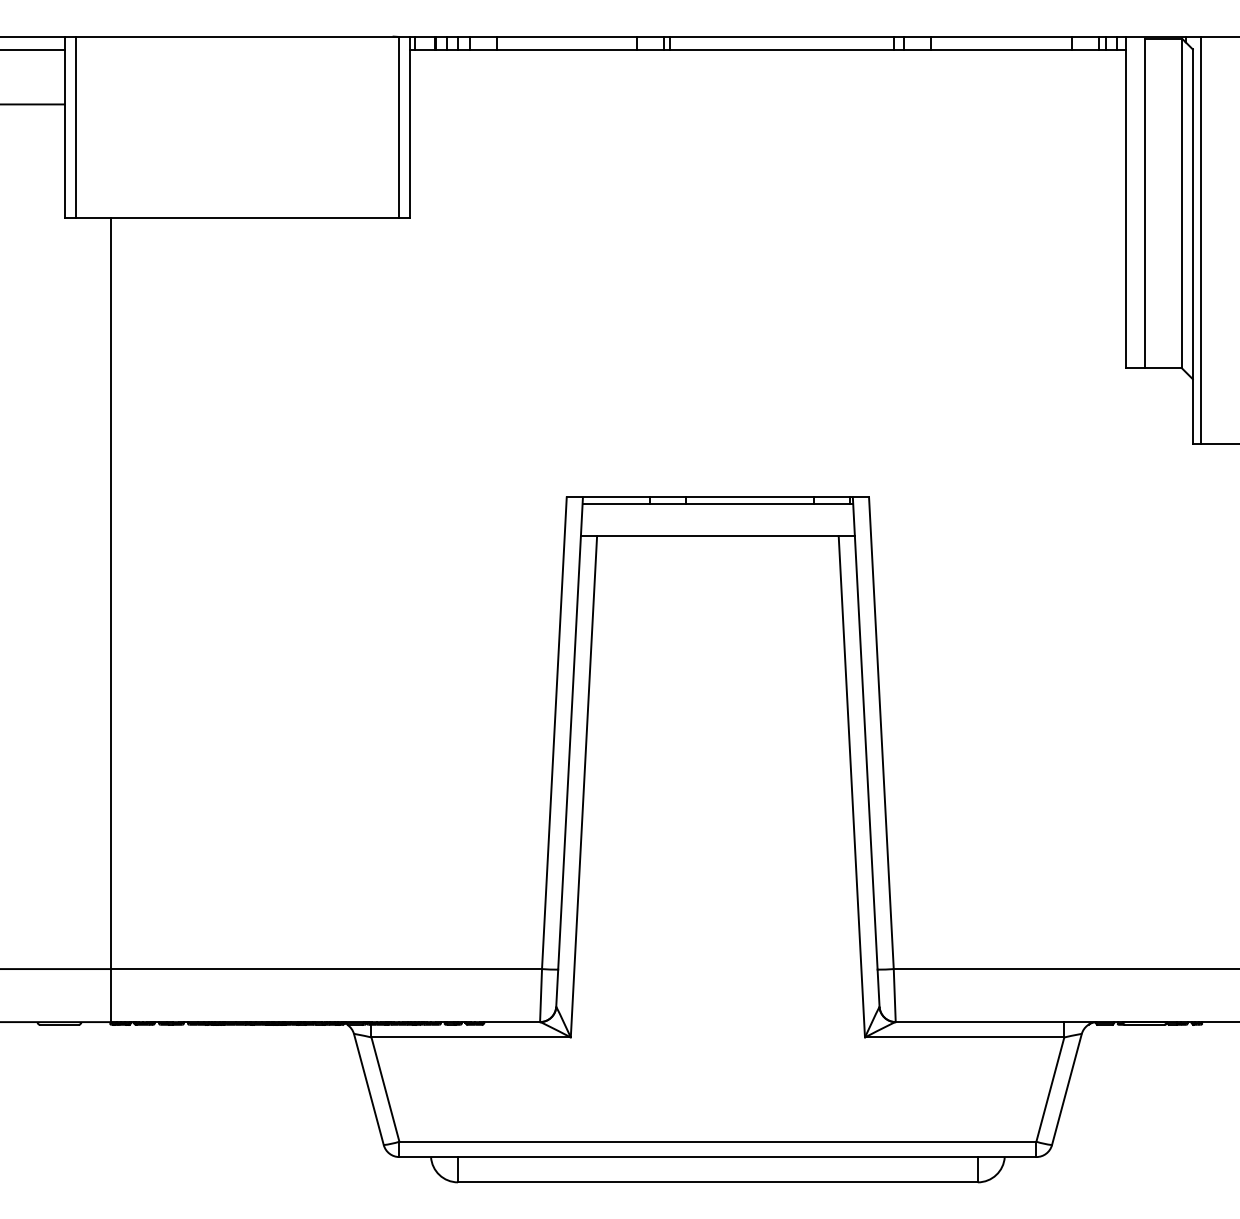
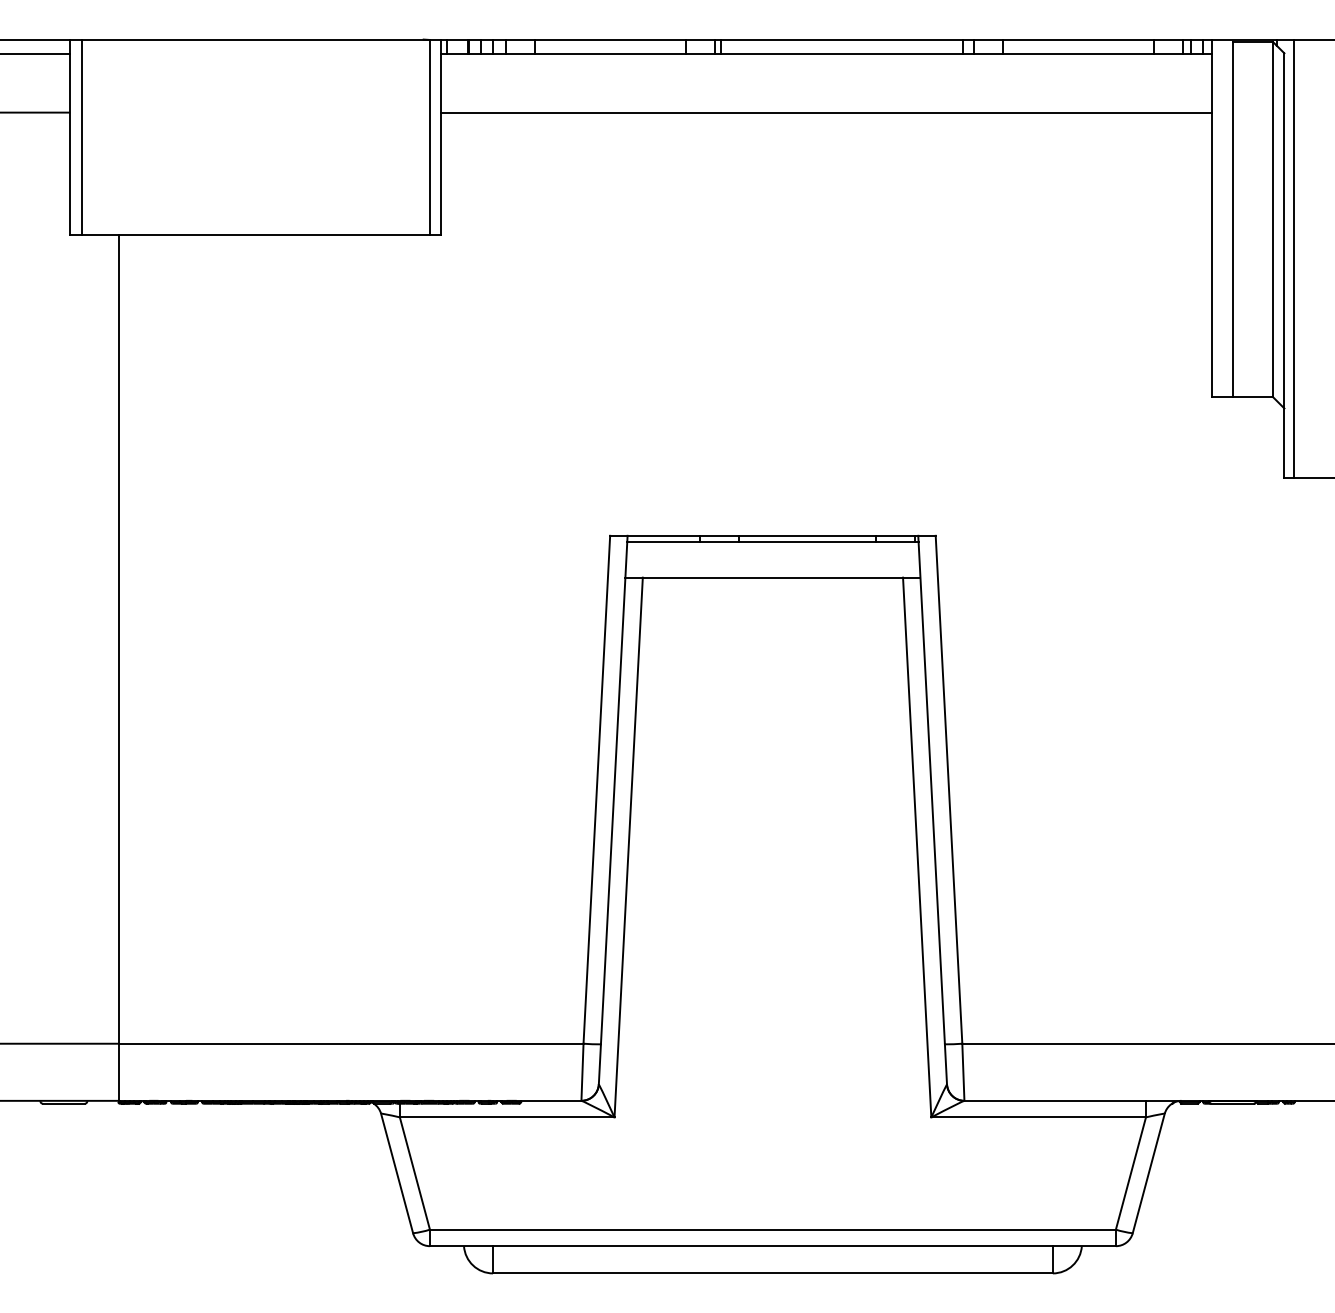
line: (767, 104) -> (826, 112), added

